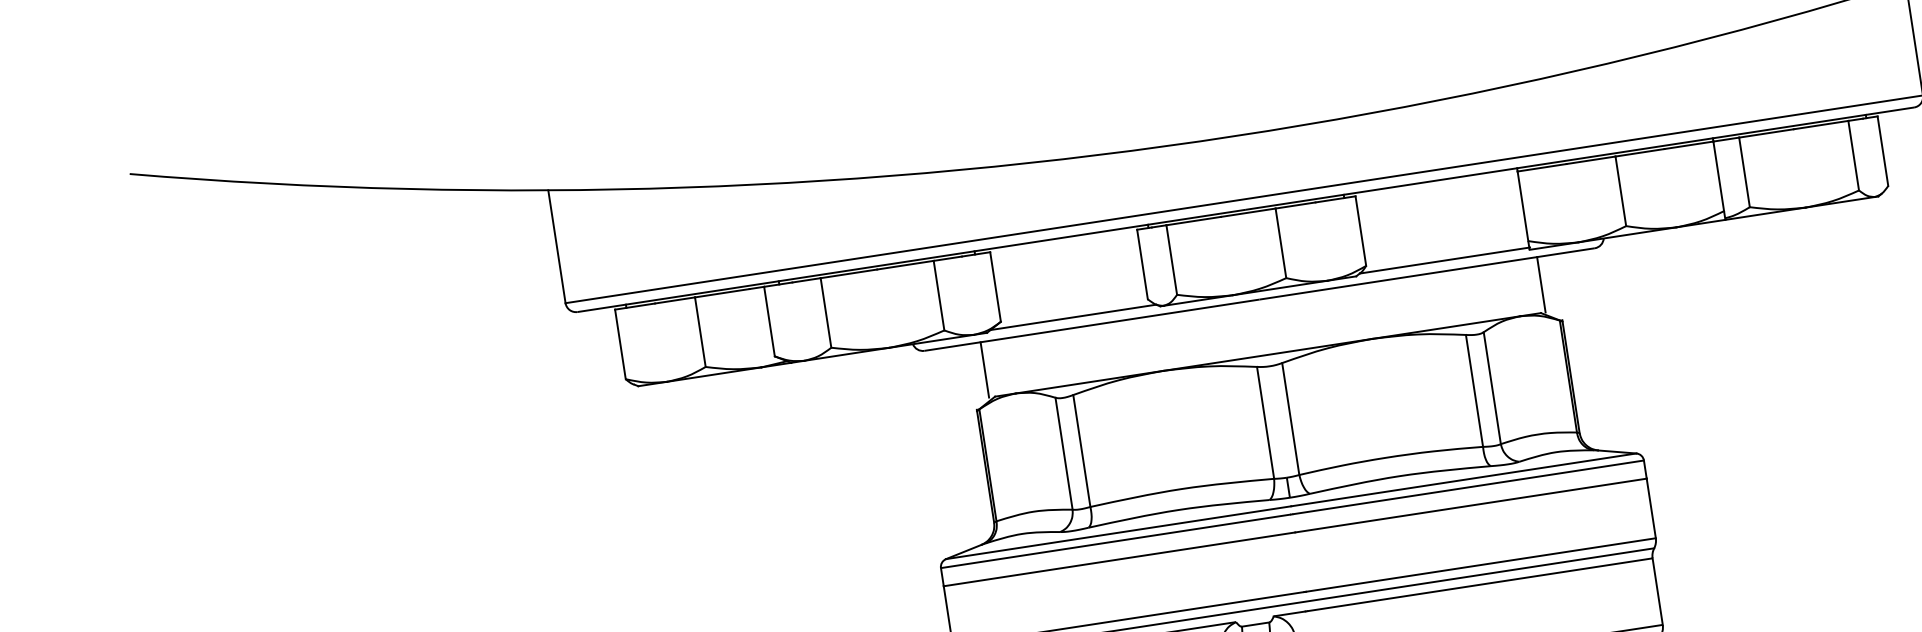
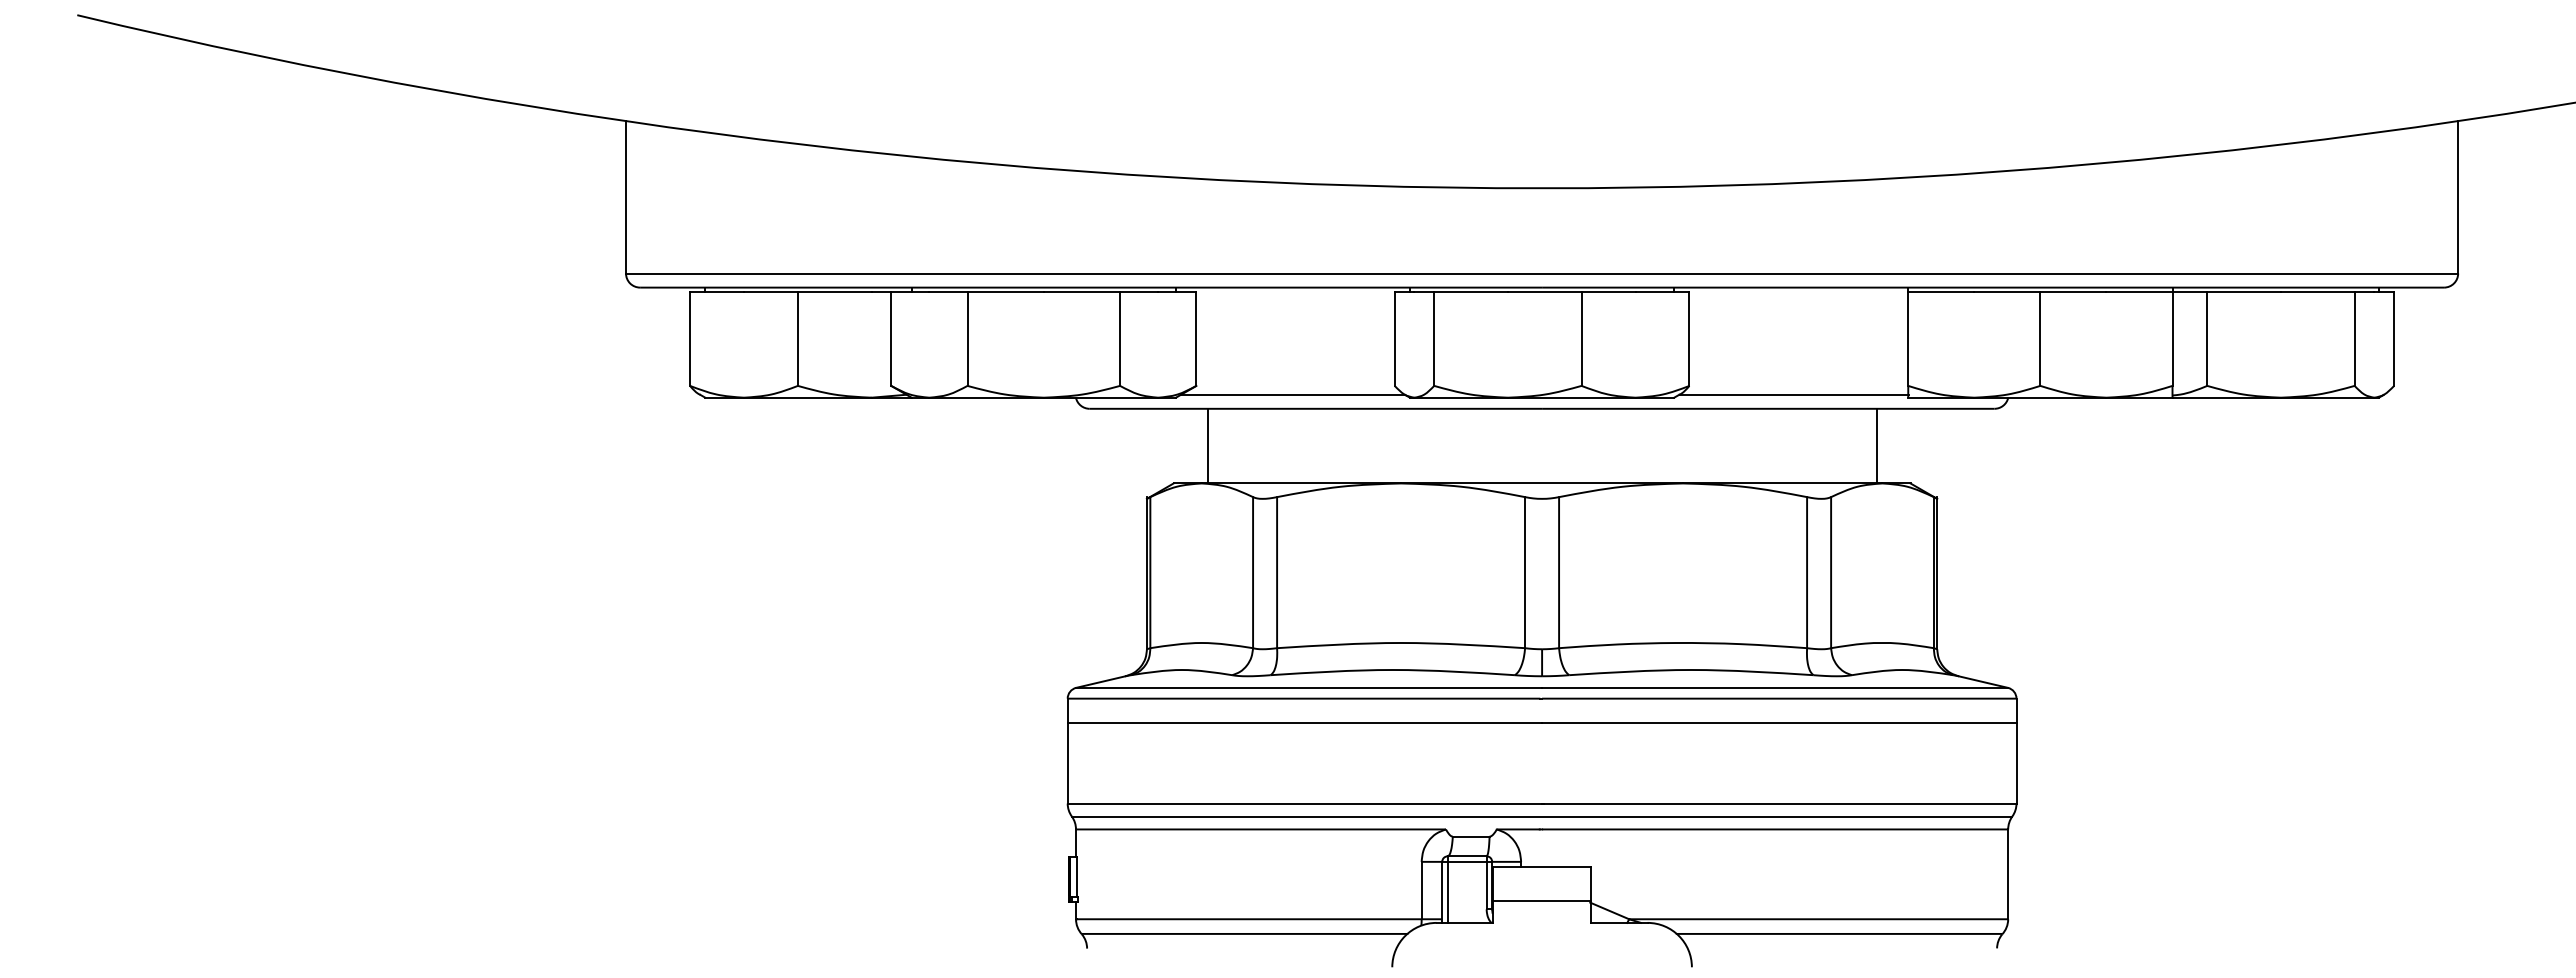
line: (1541, 284) -> (1876, 445), moved
line: (984, 369) -> (1207, 445), moved

